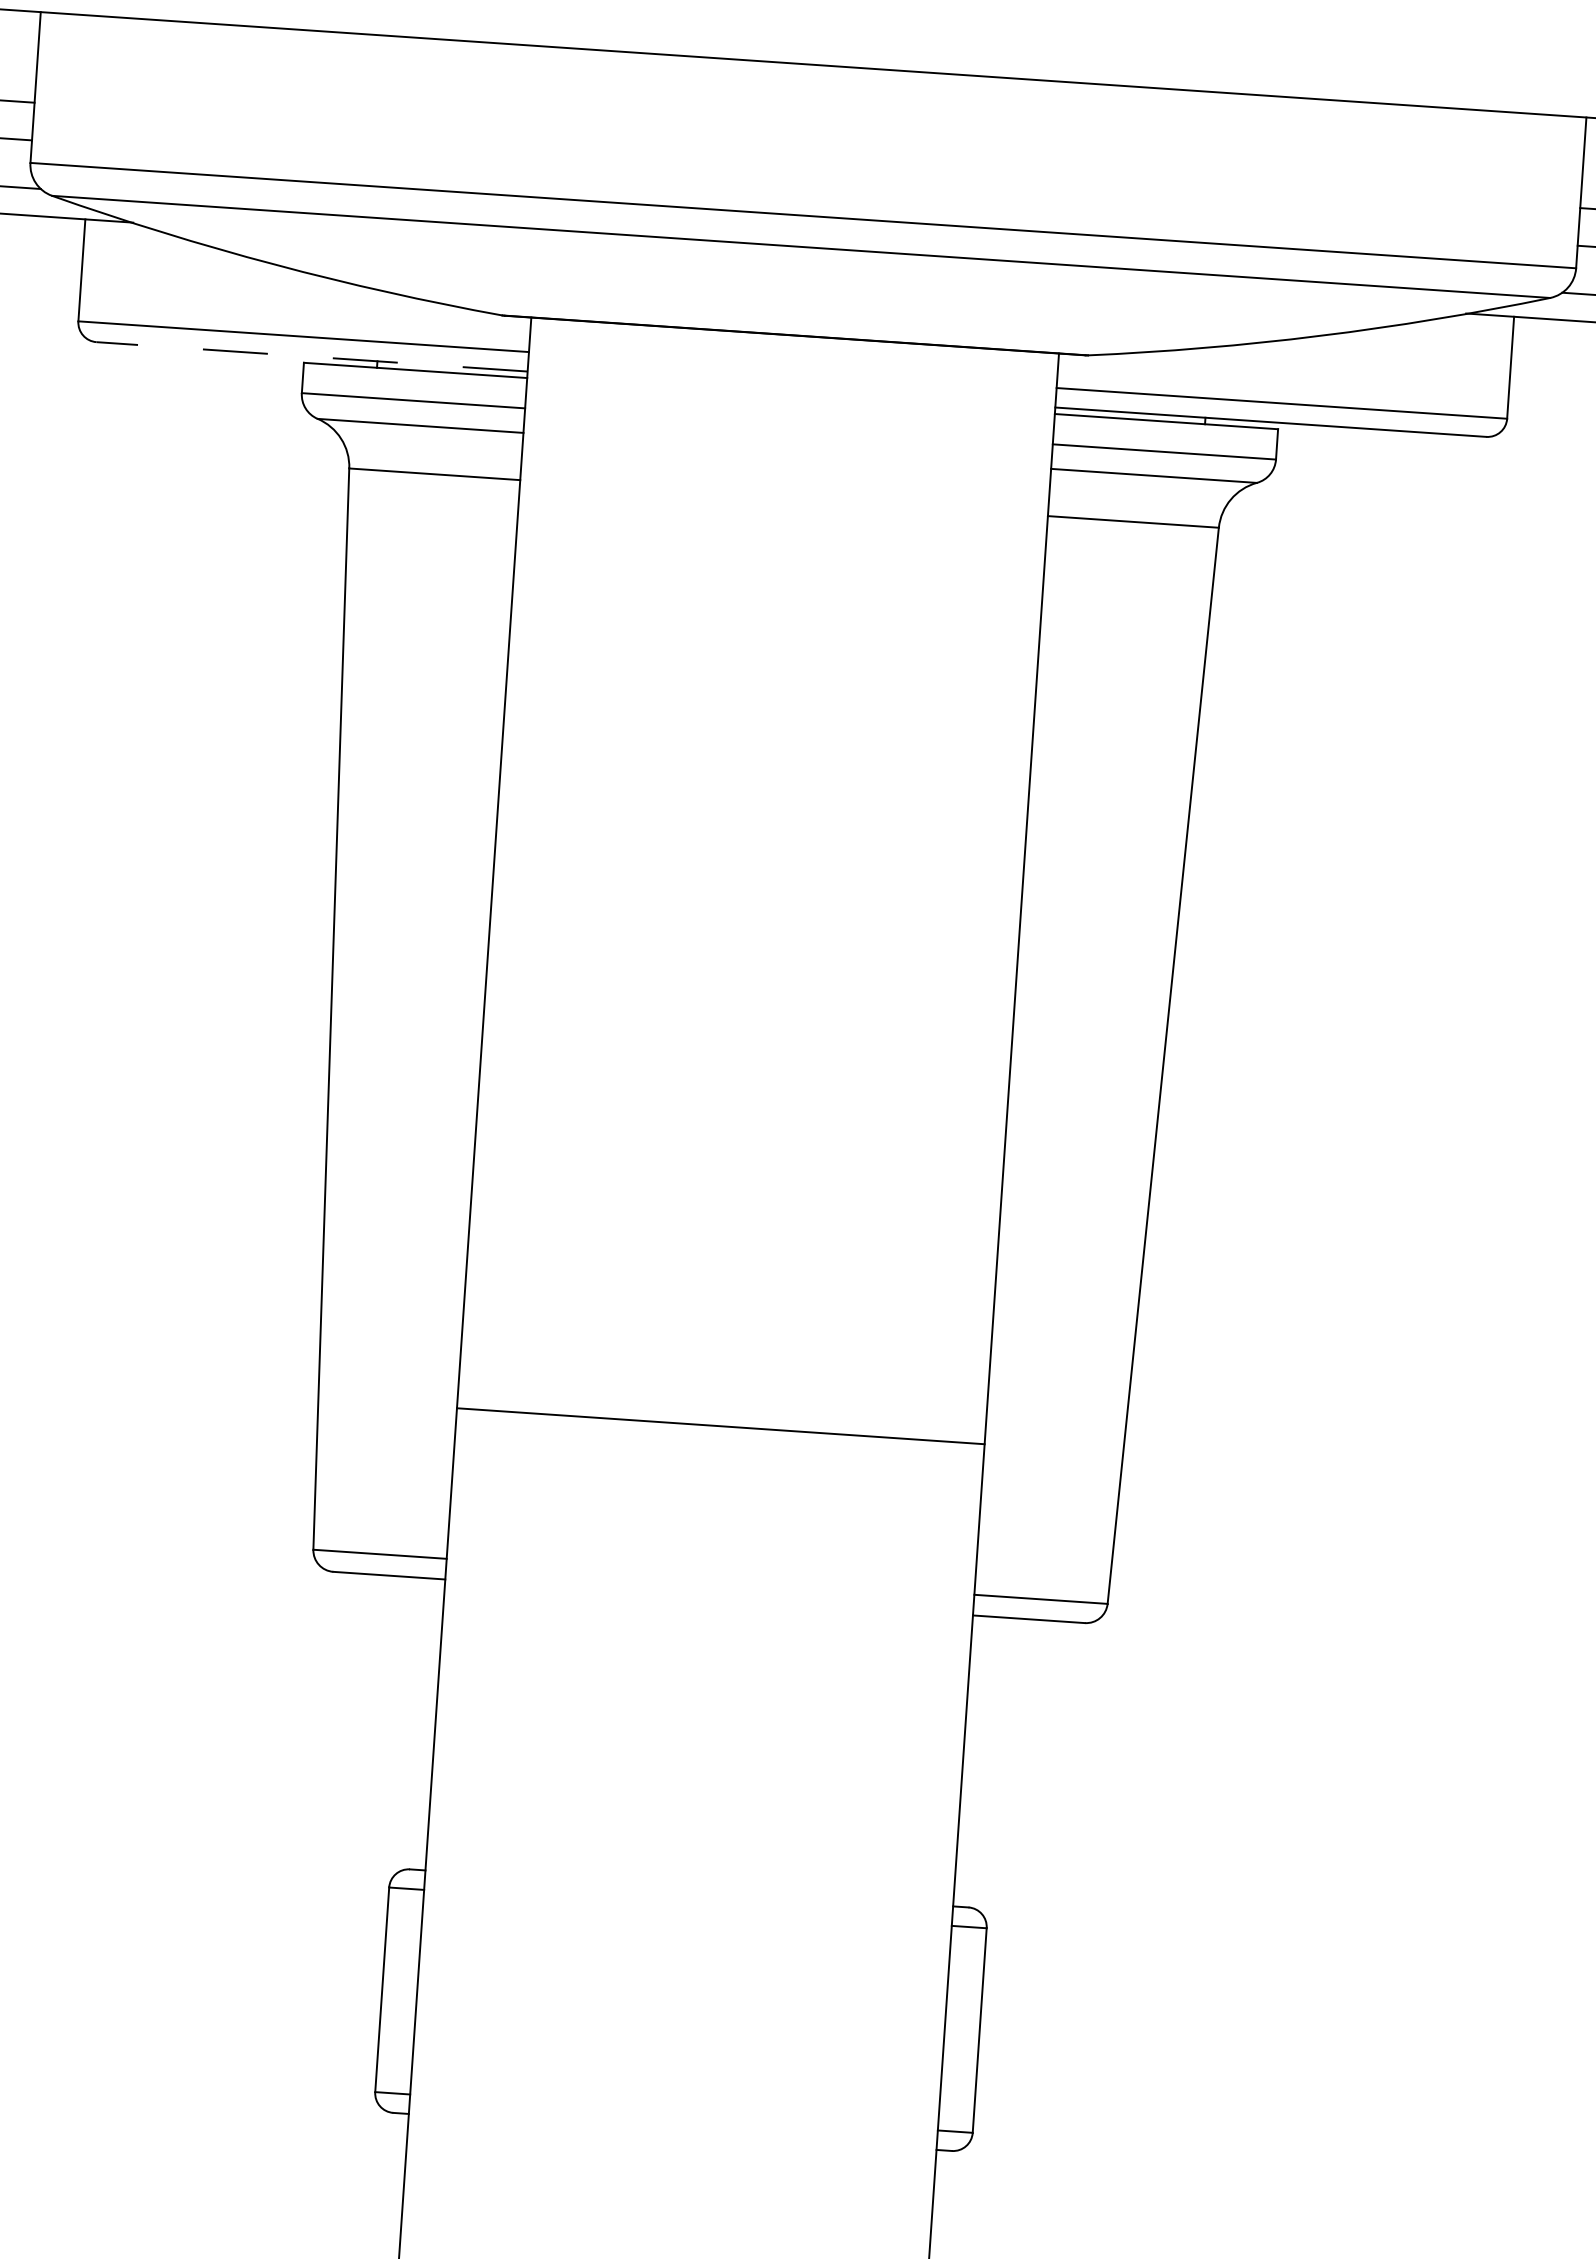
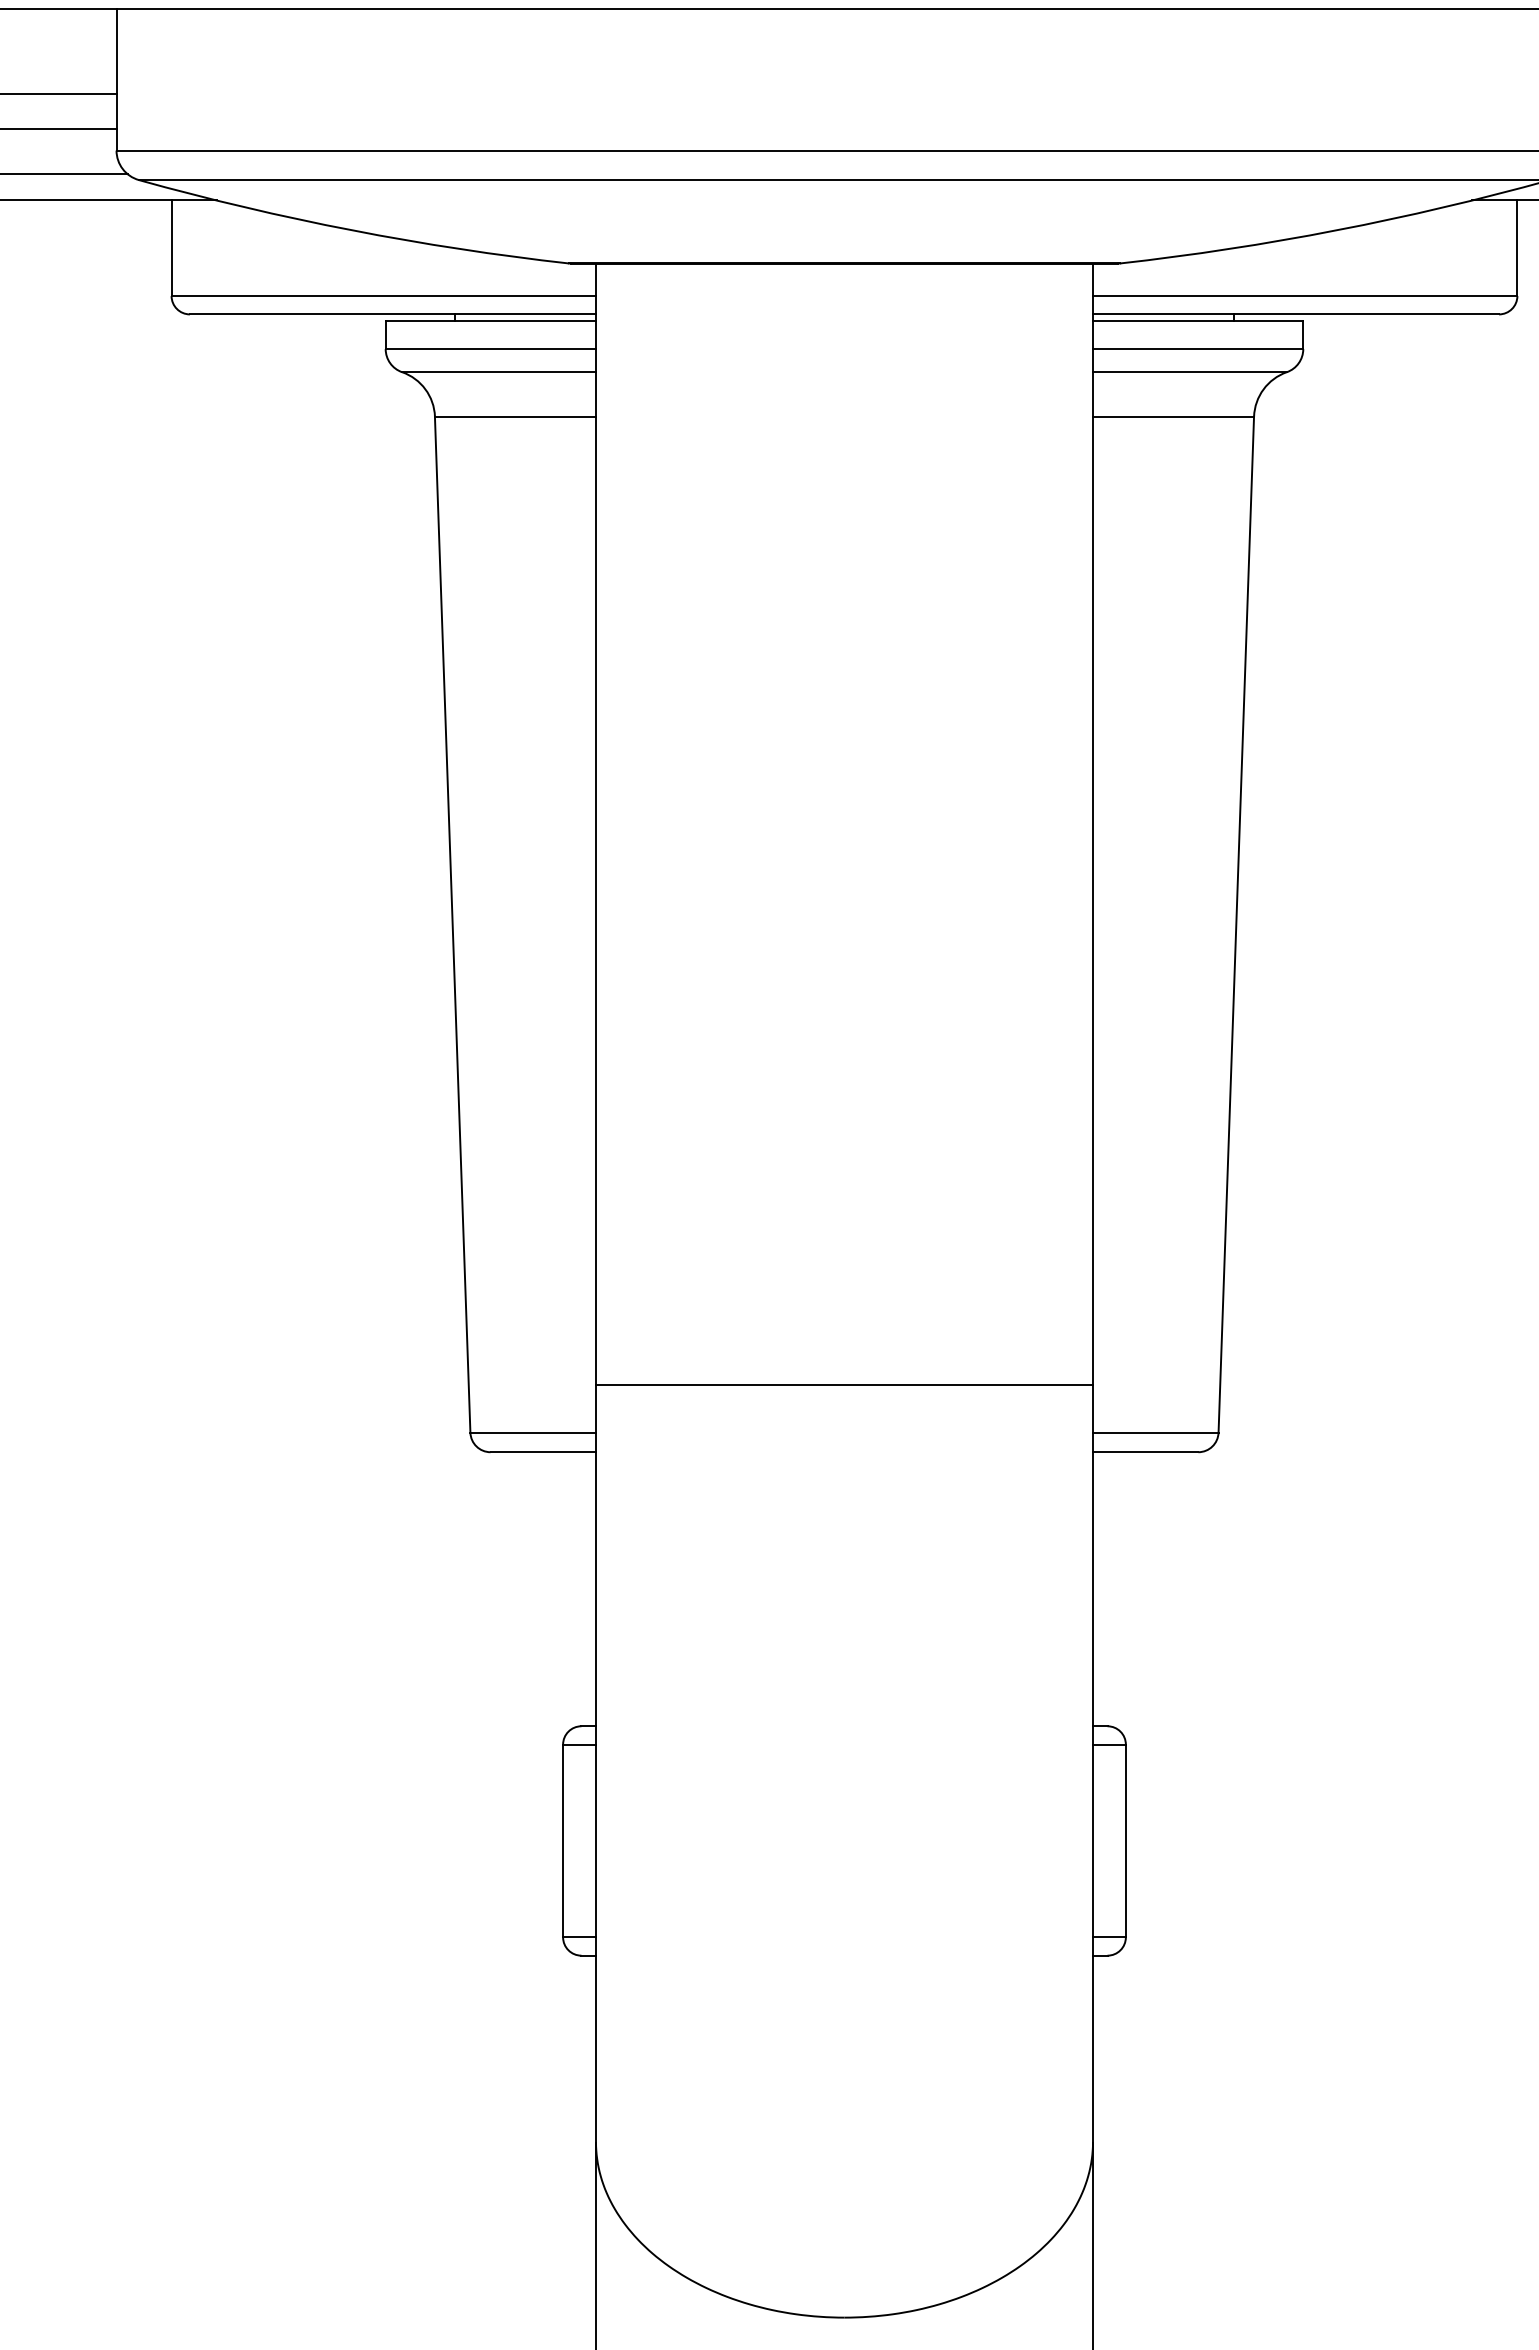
line: (311, 356) -> (392, 314), dashed -> solid
line: (720, 1425) -> (844, 1384), moved

